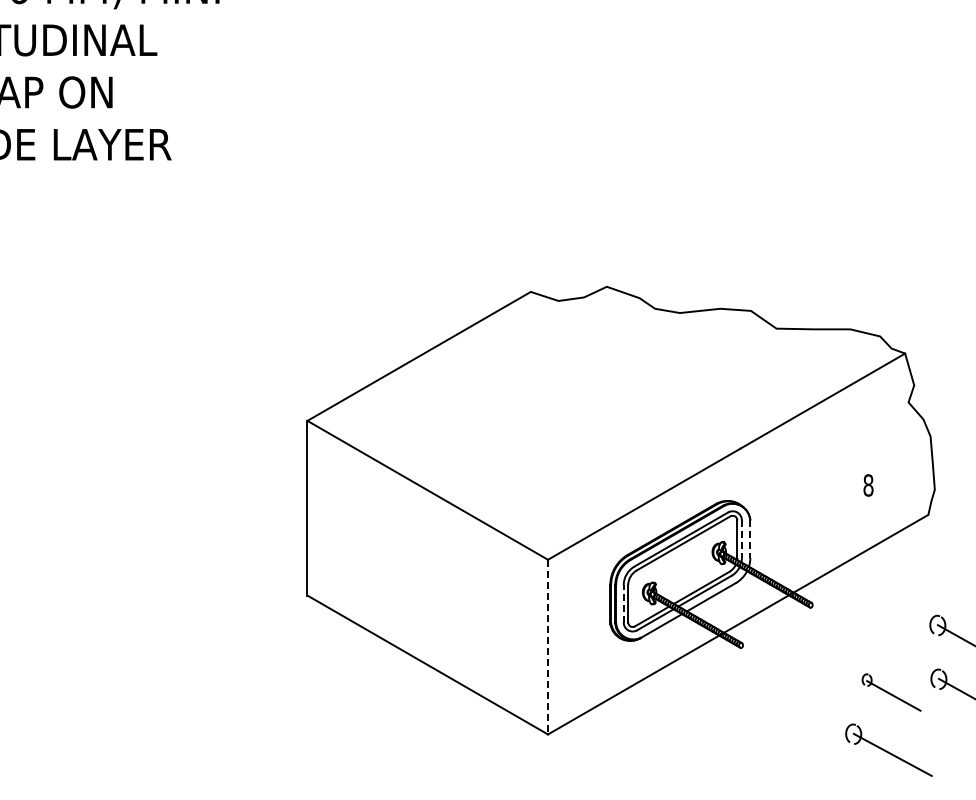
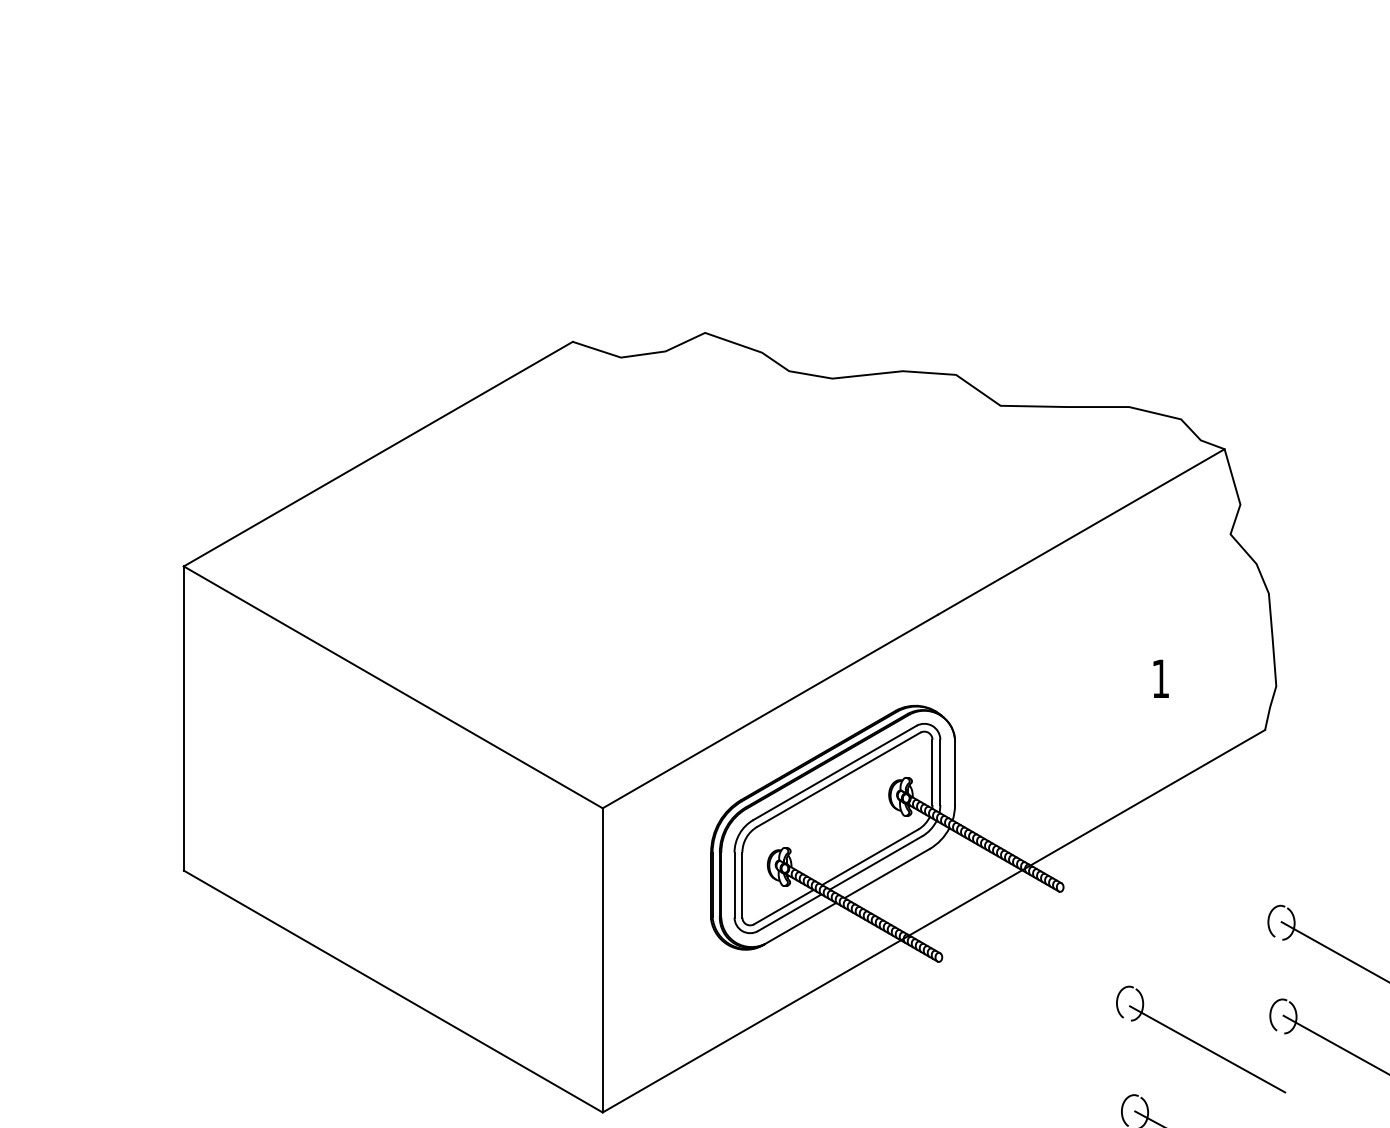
text: (868, 485) -> (1160, 678), 8 -> 1
line: (741, 539) -> (939, 772), dashed -> solid
line: (750, 539) -> (955, 772), dashed -> solid
line: (623, 603) -> (734, 884), dashed -> solid
line: (548, 647) -> (603, 961), dashed -> solid
part: (891, 692) -> (1200, 1039), size x1.67

